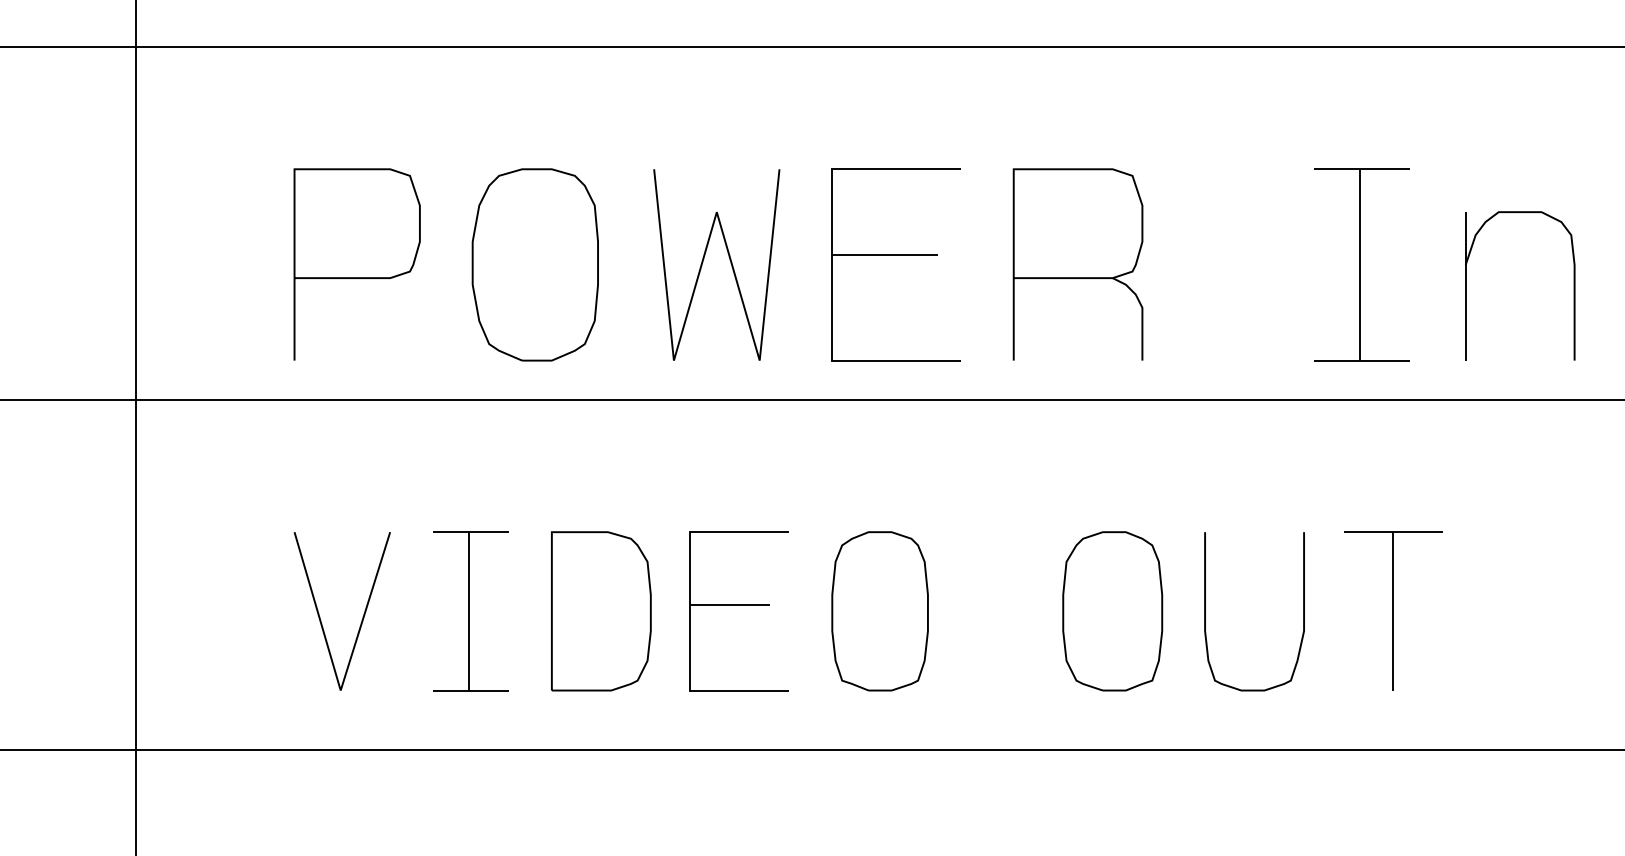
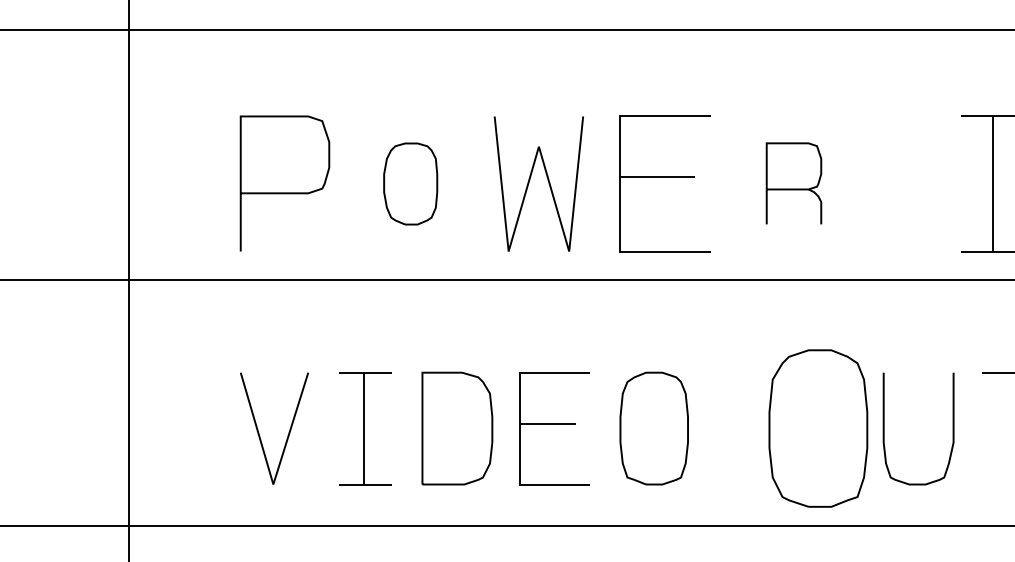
part: (534, 264) -> (410, 183), size x0.6
part: (1077, 264) -> (793, 183), size x0.6
part: (1112, 611) -> (818, 428), size x1.4

